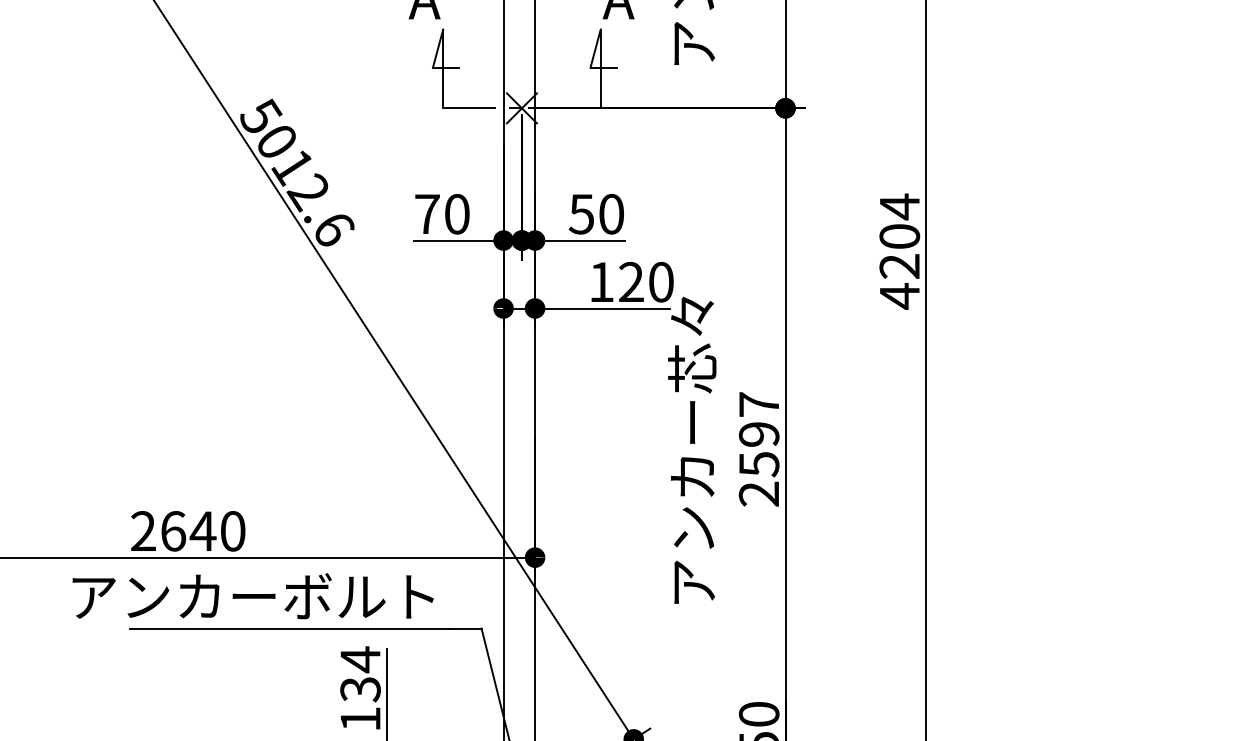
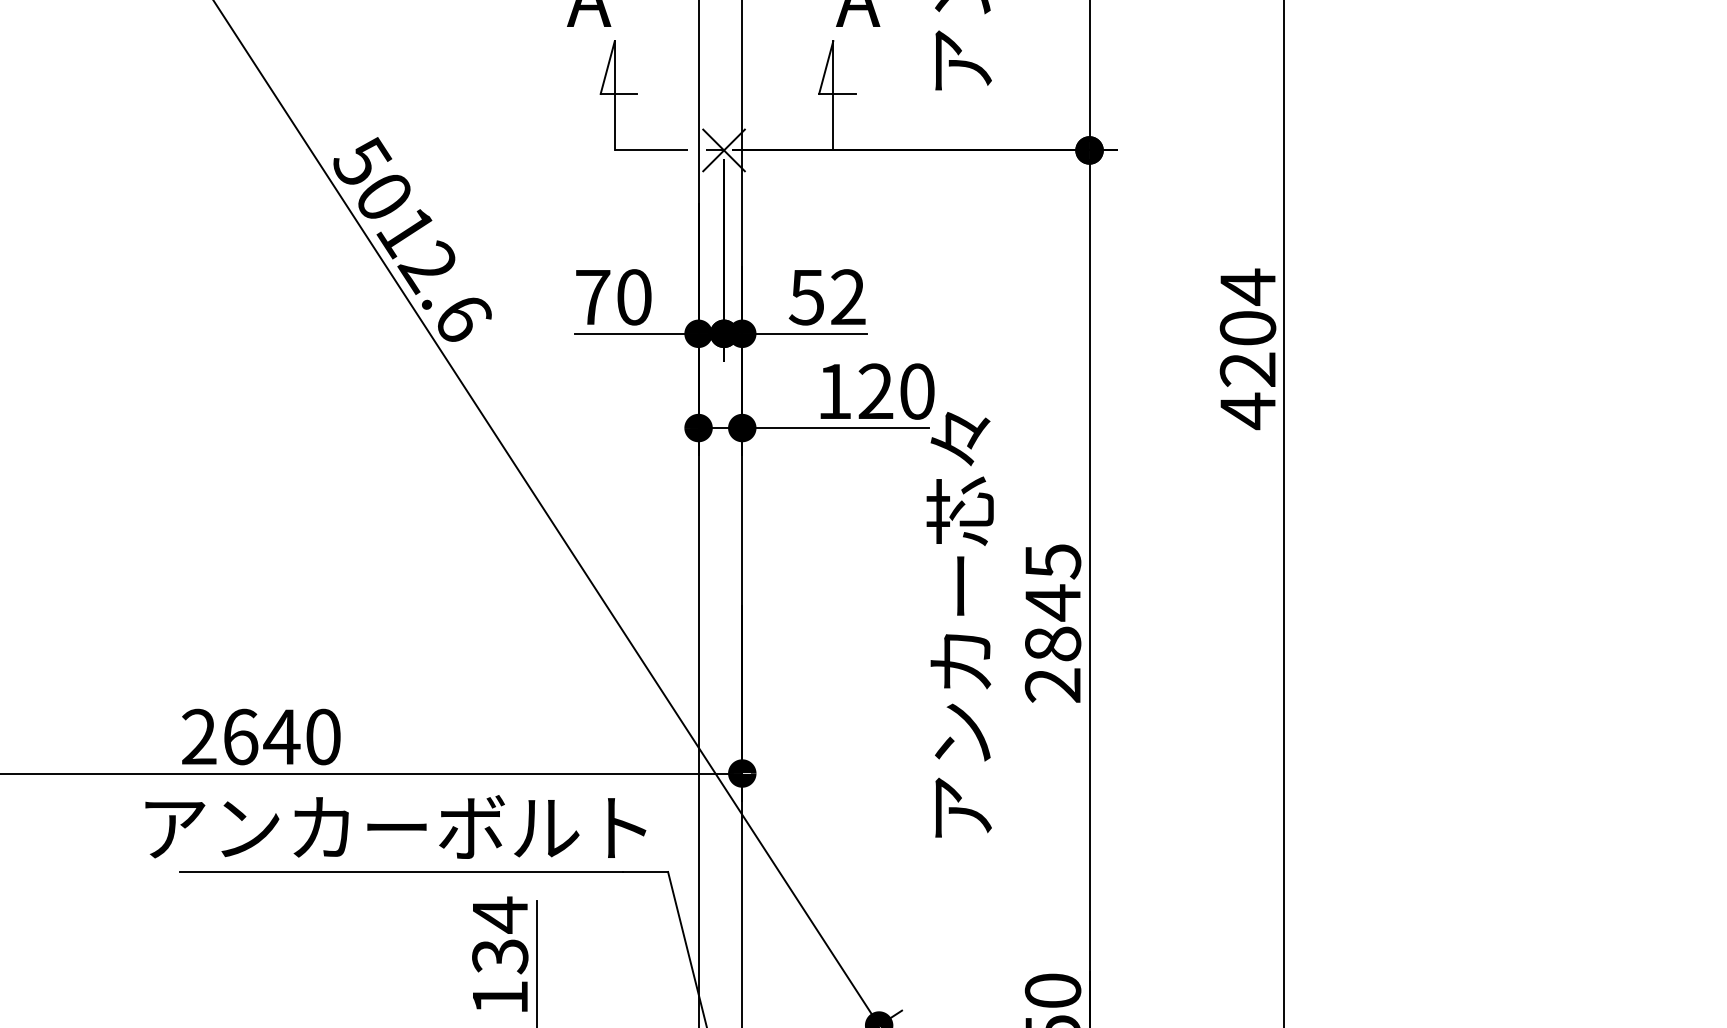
text: (611, 214) -> (848, 297), 50 -> 52
text: (758, 434) -> (1052, 602), 2597 -> 2845
text: (252, 596) -> (394, 827), moved

